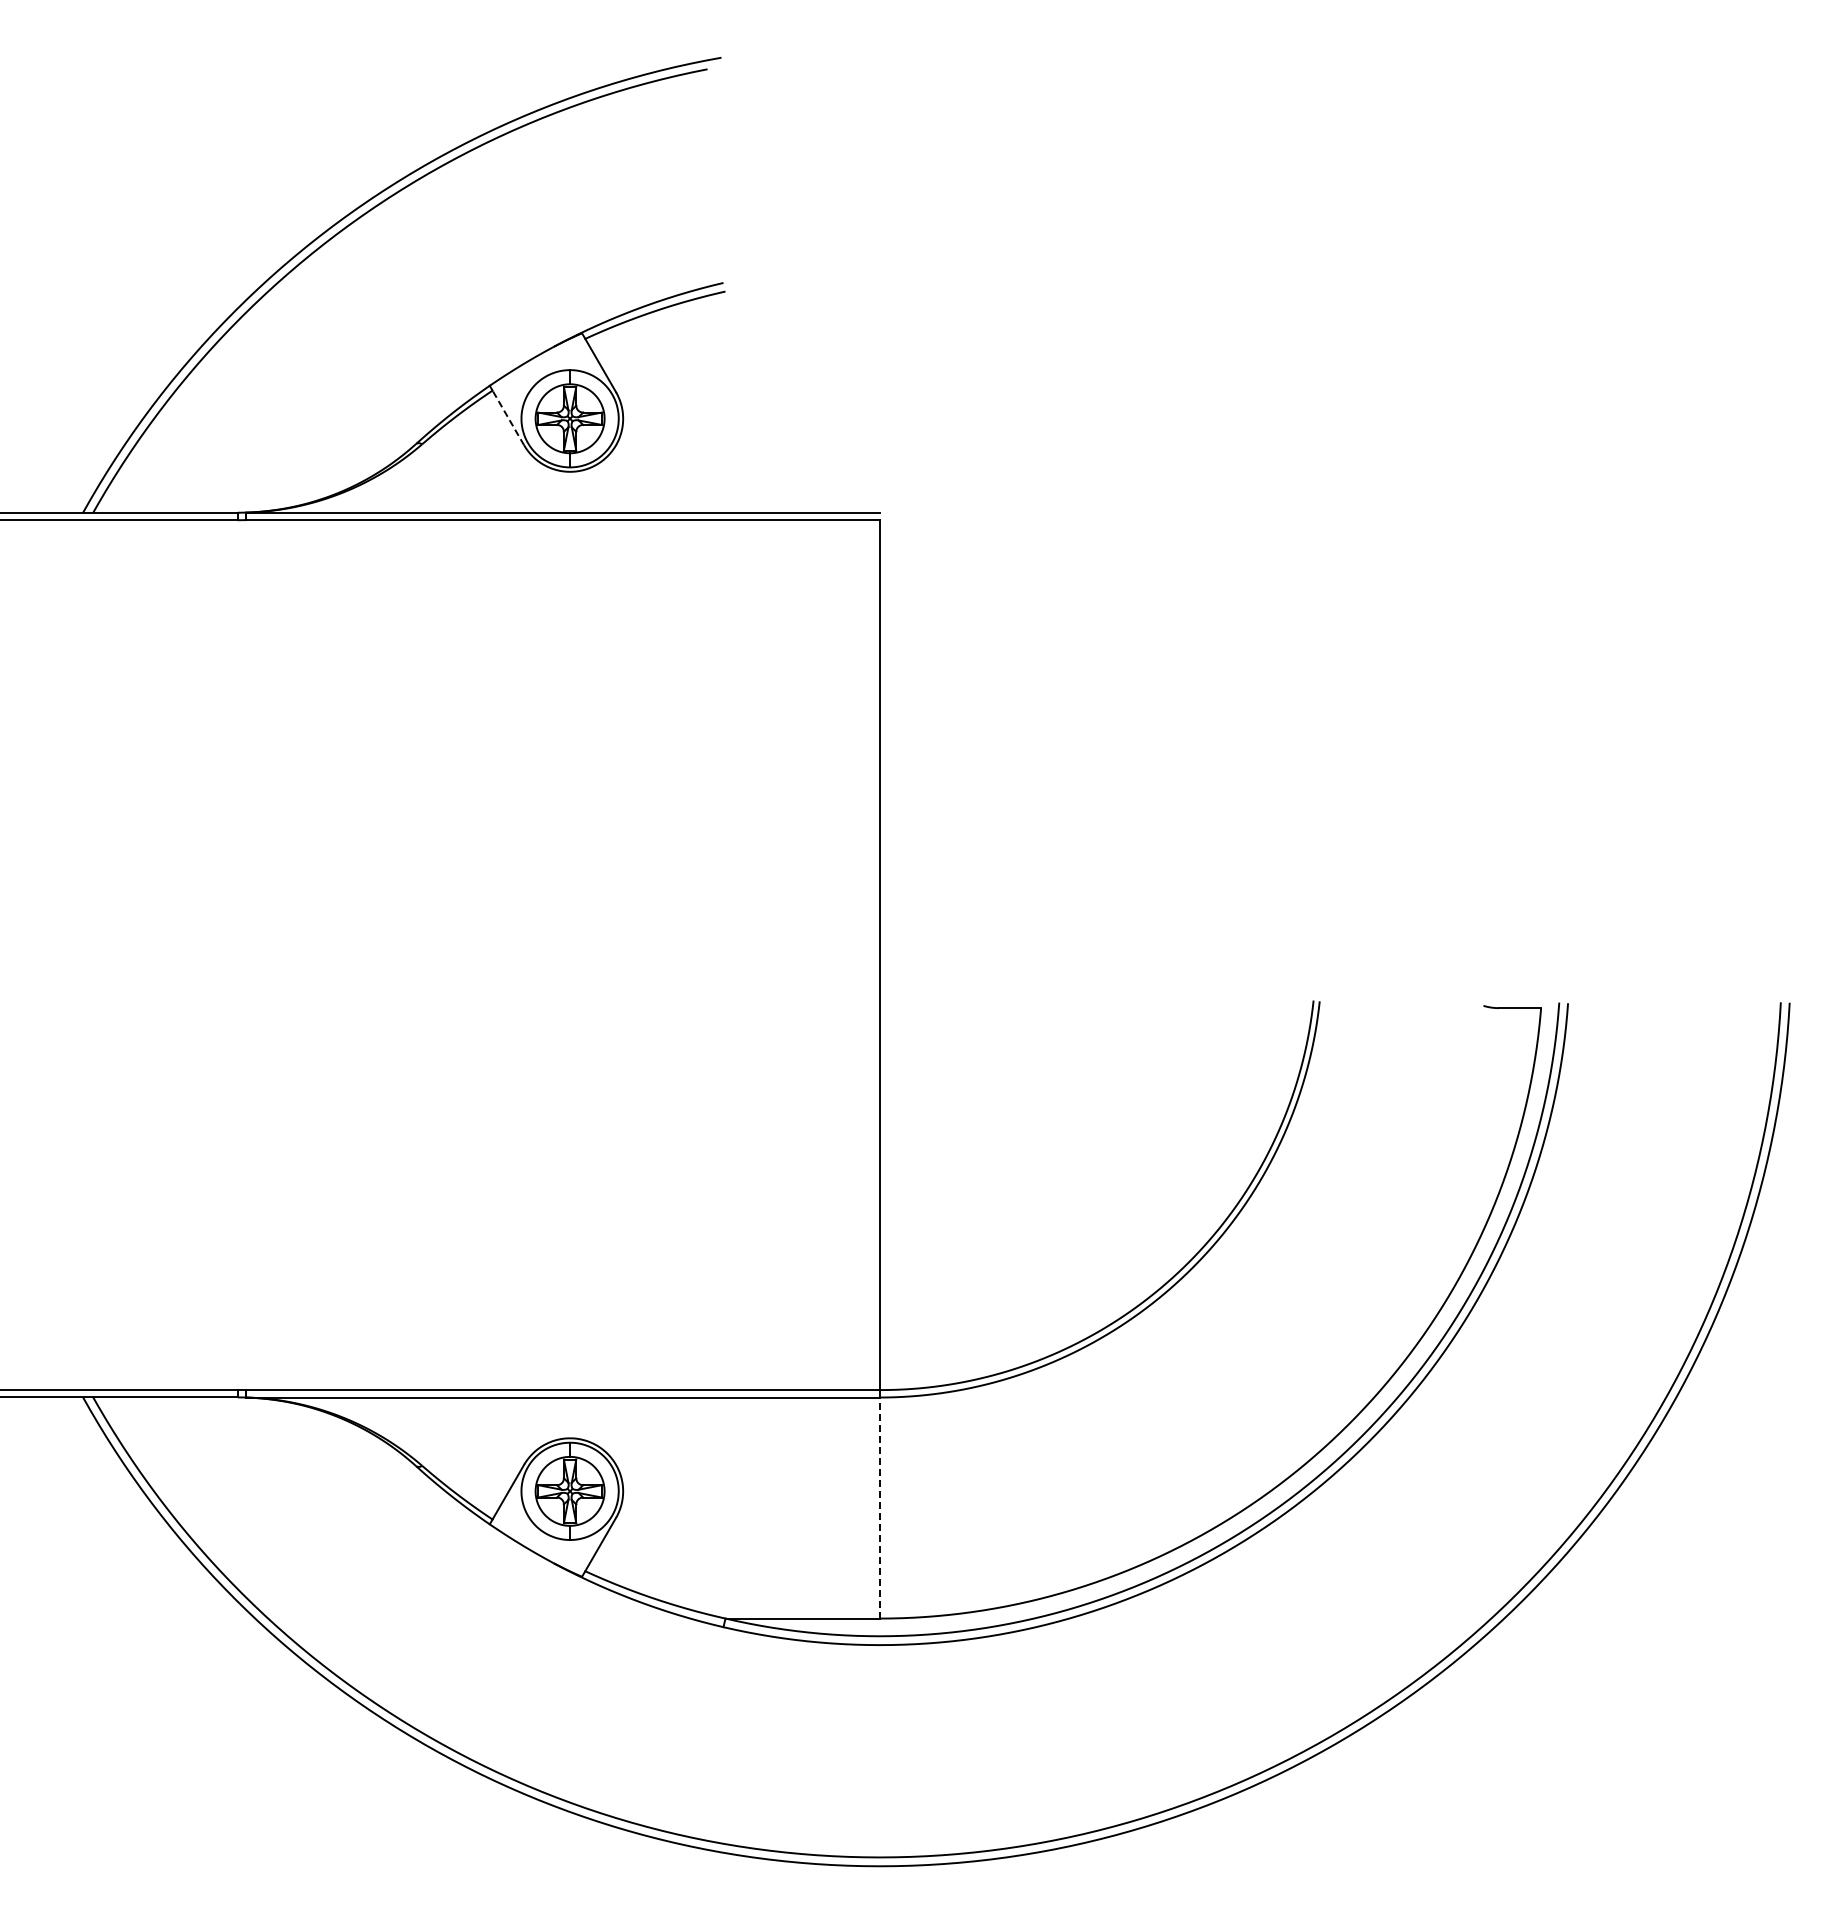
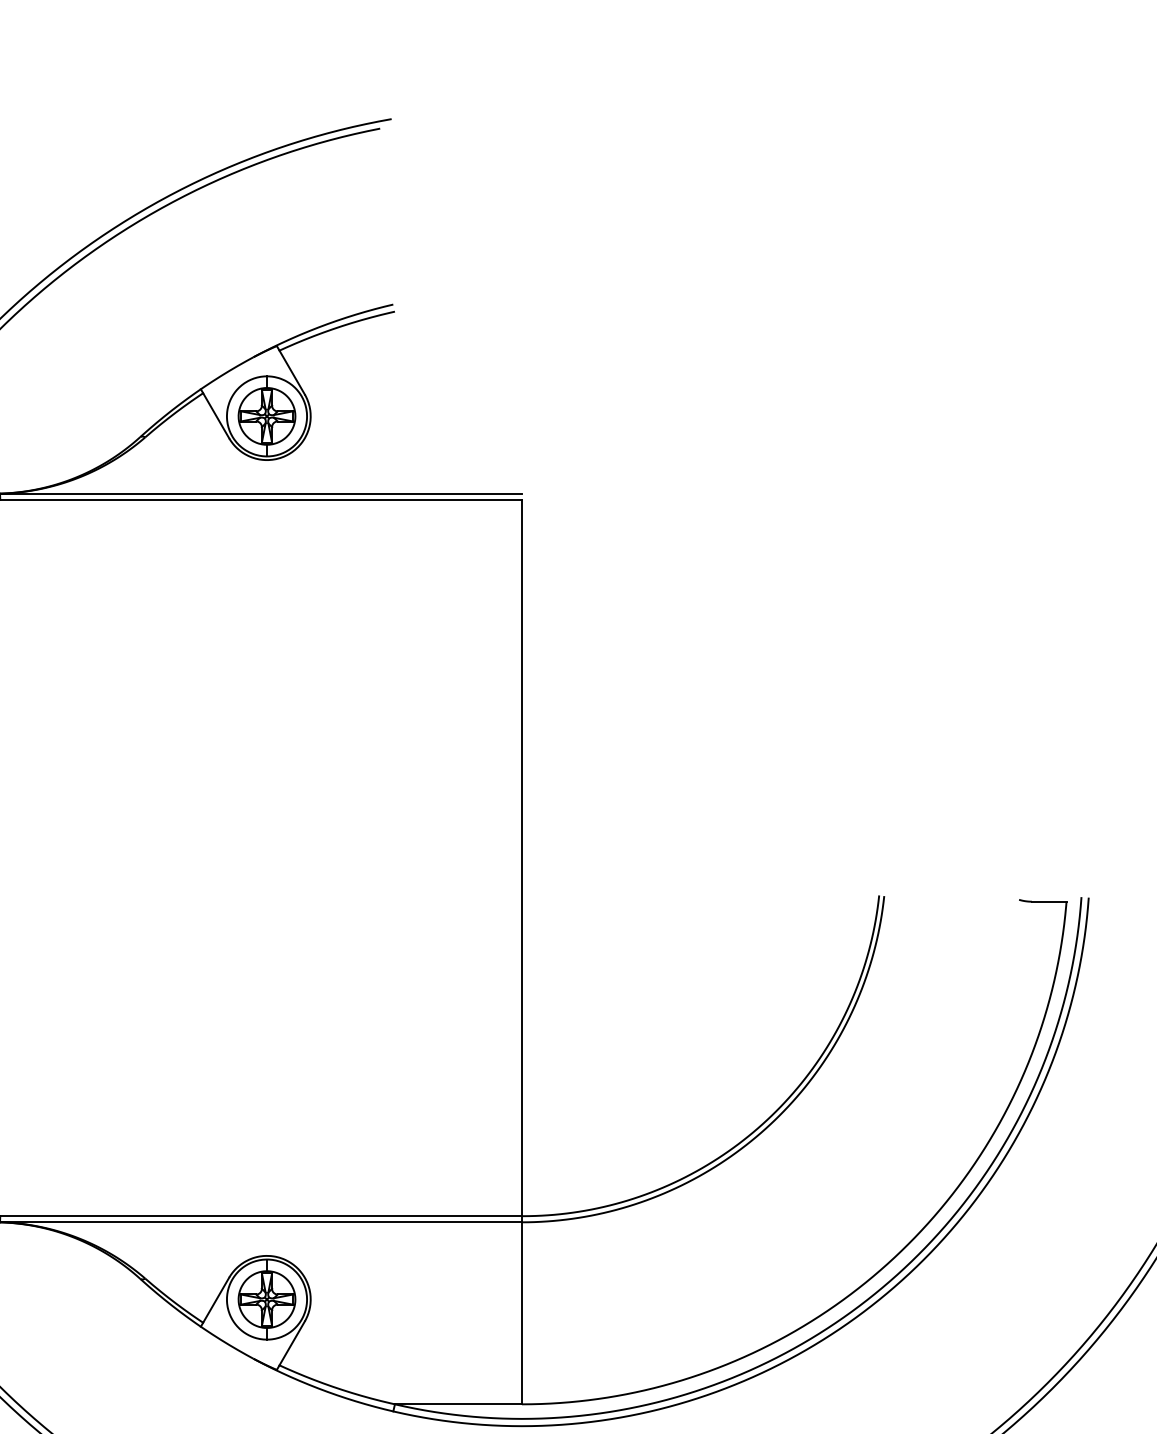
line: (508, 417) -> (216, 415), dashed -> solid
line: (879, 1508) -> (521, 1313), dashed -> solid

